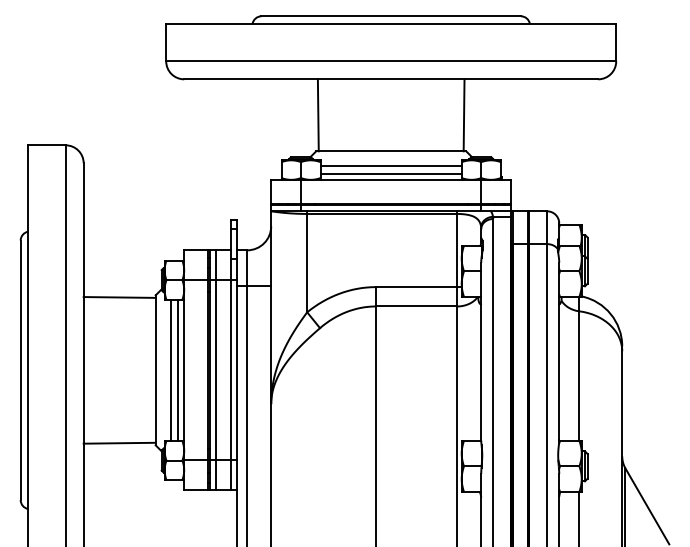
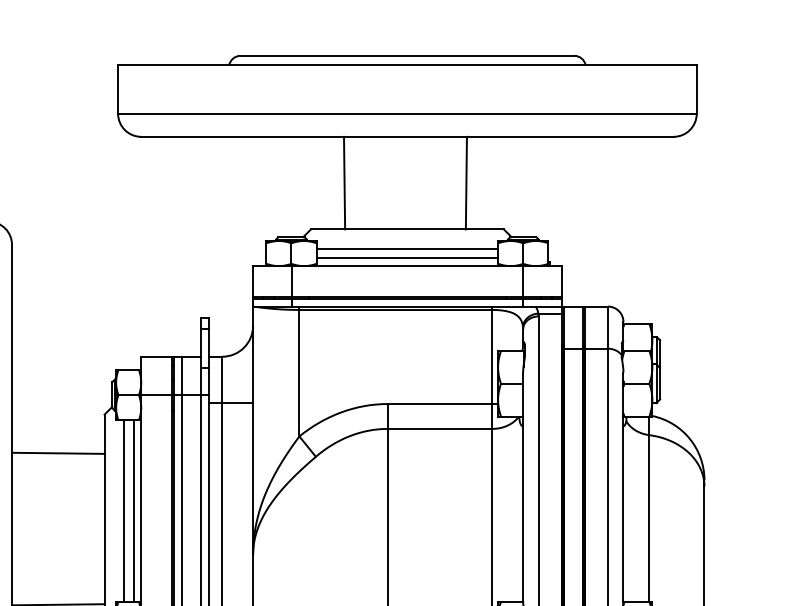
line: (317, 115) -> (343, 183), moved
line: (463, 115) -> (465, 183), moved
line: (119, 297) -> (58, 453), moved

